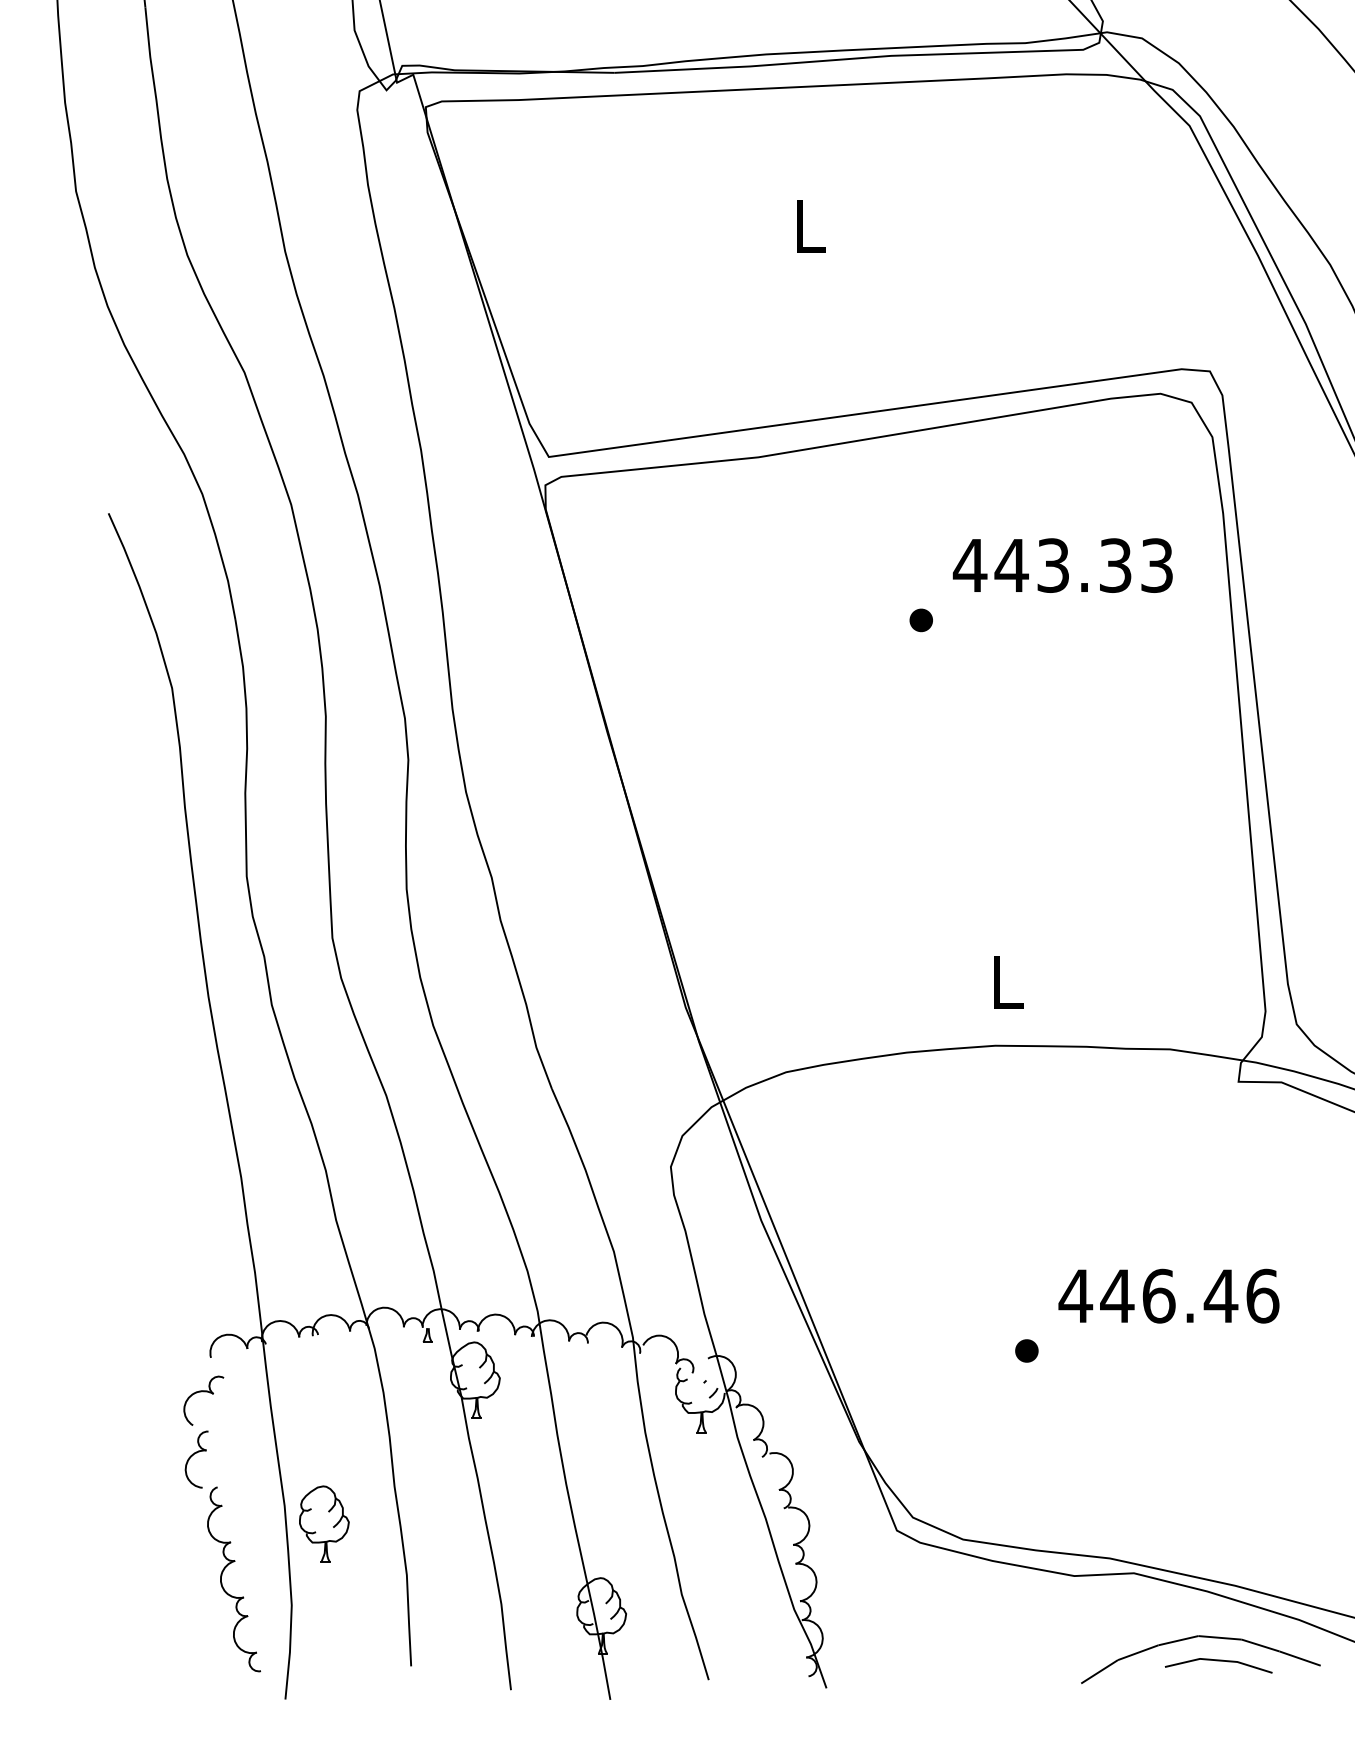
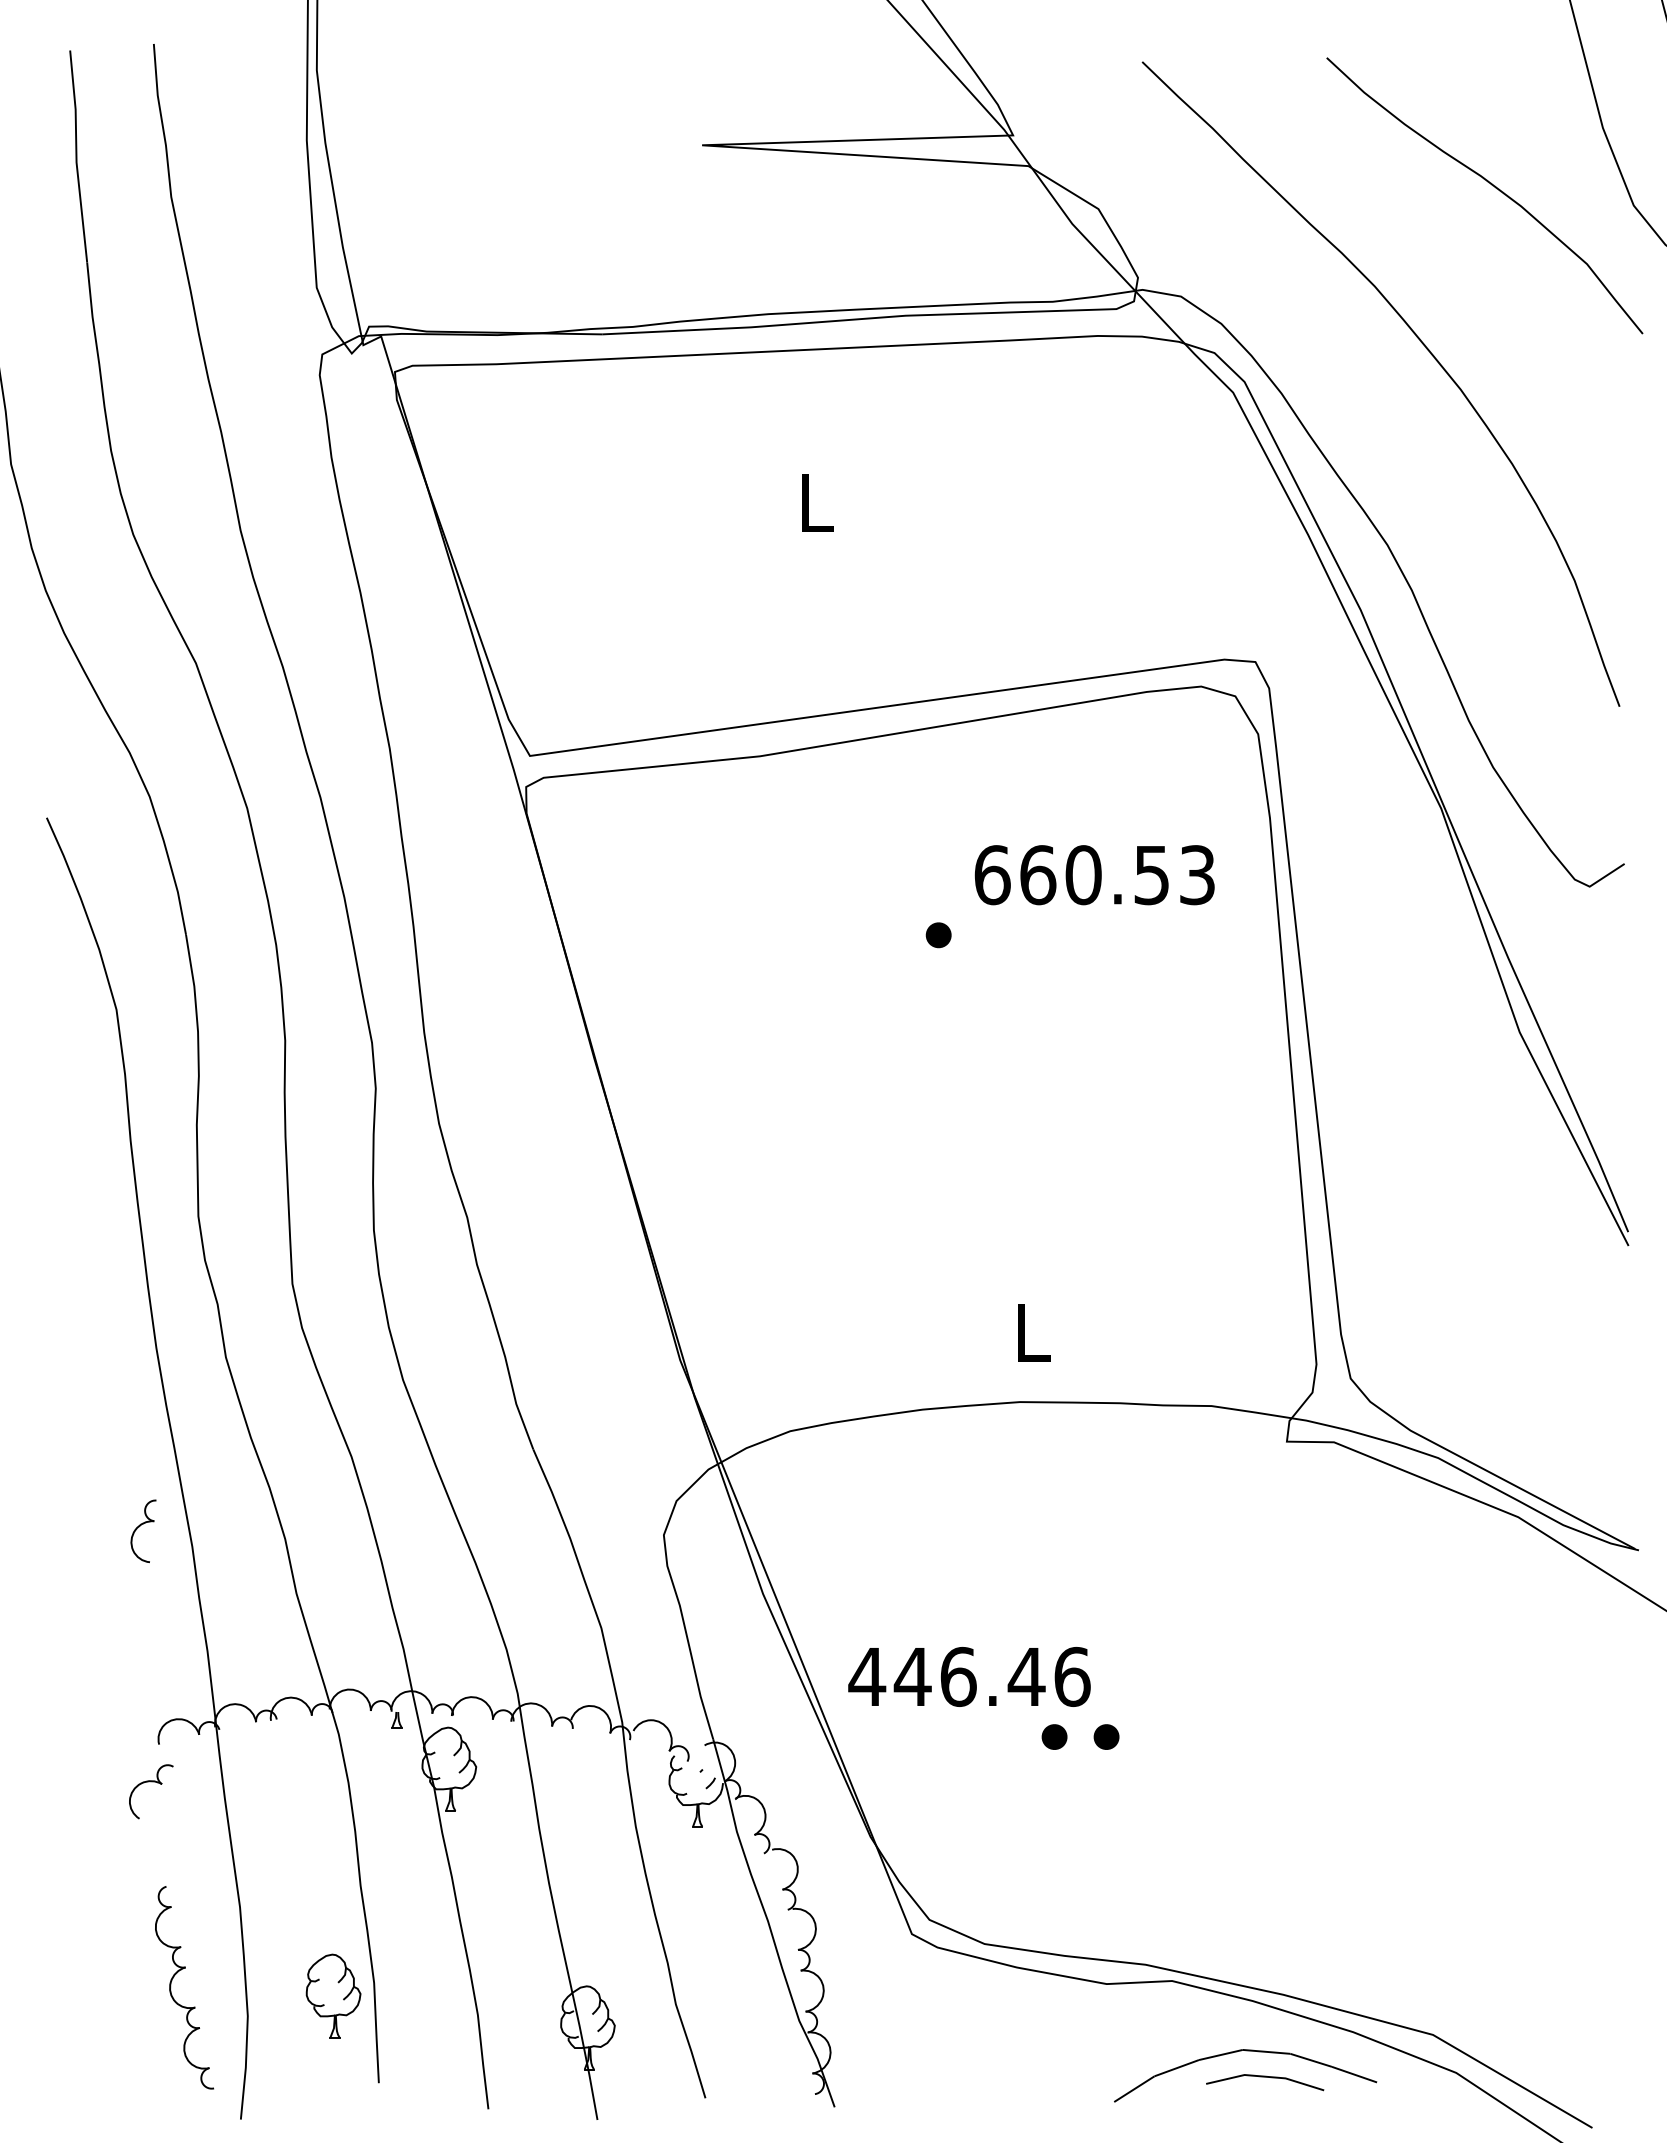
text: (1042, 565) -> (1071, 875), 443.33 -> 660.53
text: (1168, 1295) -> (969, 1676), moved
part: (1074, 1350) -> (1106, 1736), added
part: (196, 1459) -> (143, 1531), moved
part: (324, 1523) -> (333, 1995), moved

